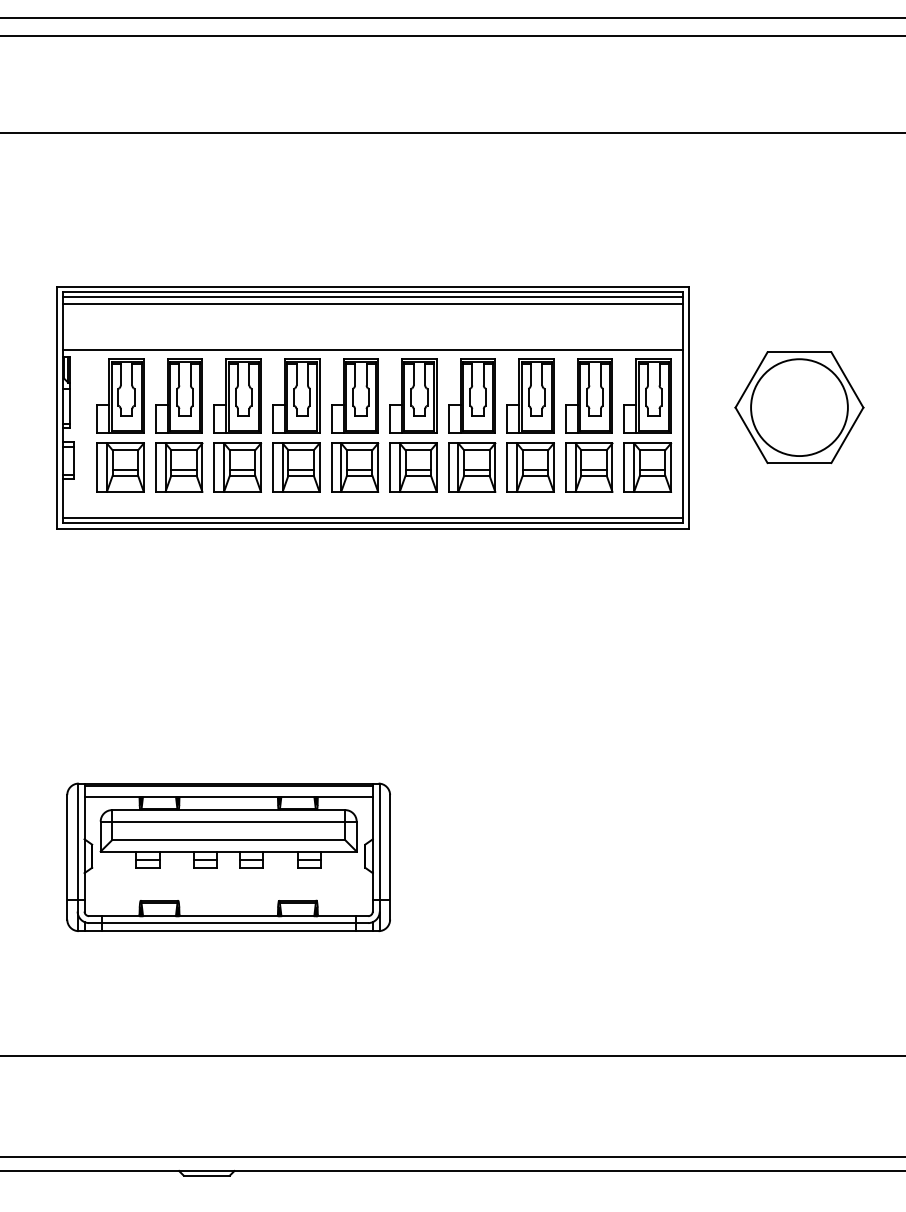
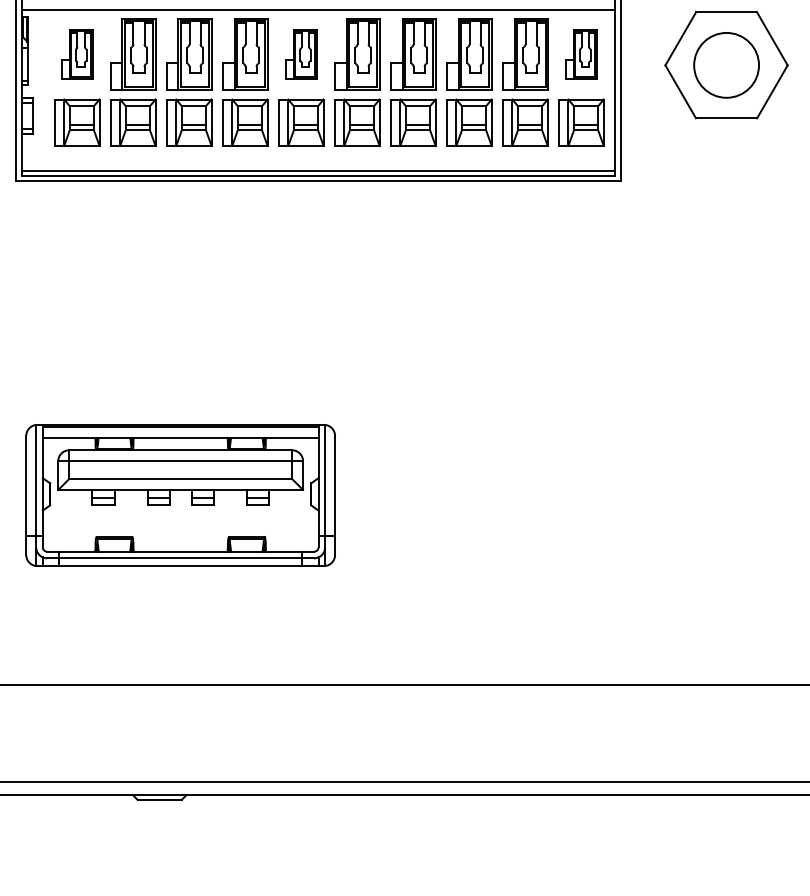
part: (120, 395) -> (77, 53), size x0.7
part: (354, 395) -> (300, 53), size x0.7
part: (647, 395) -> (581, 53), size x0.7
circle: (799, 407) -> (726, 65), size x0.7

